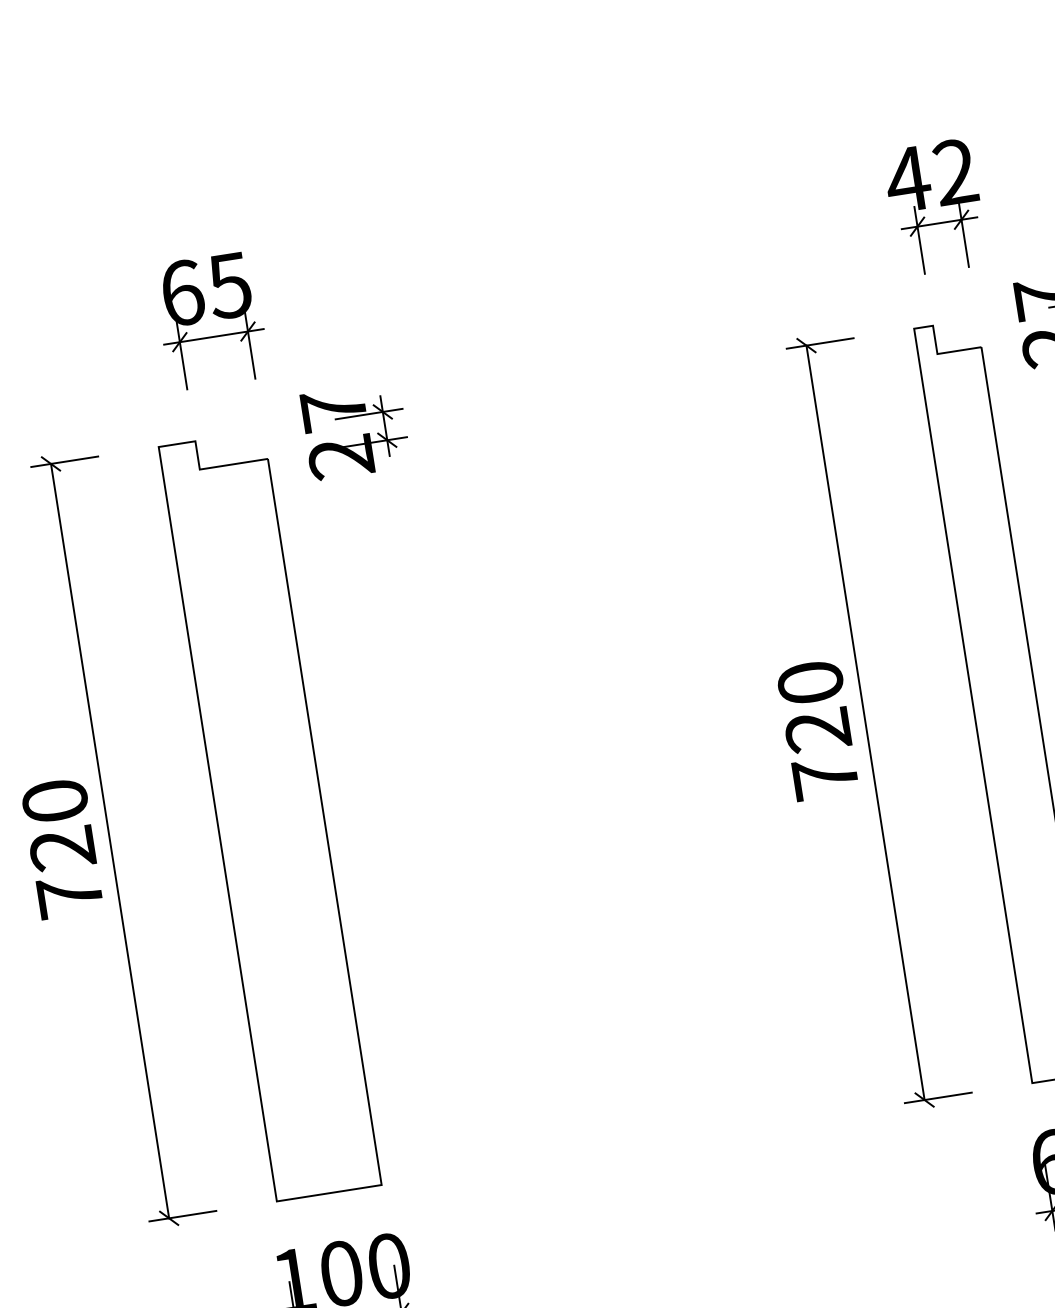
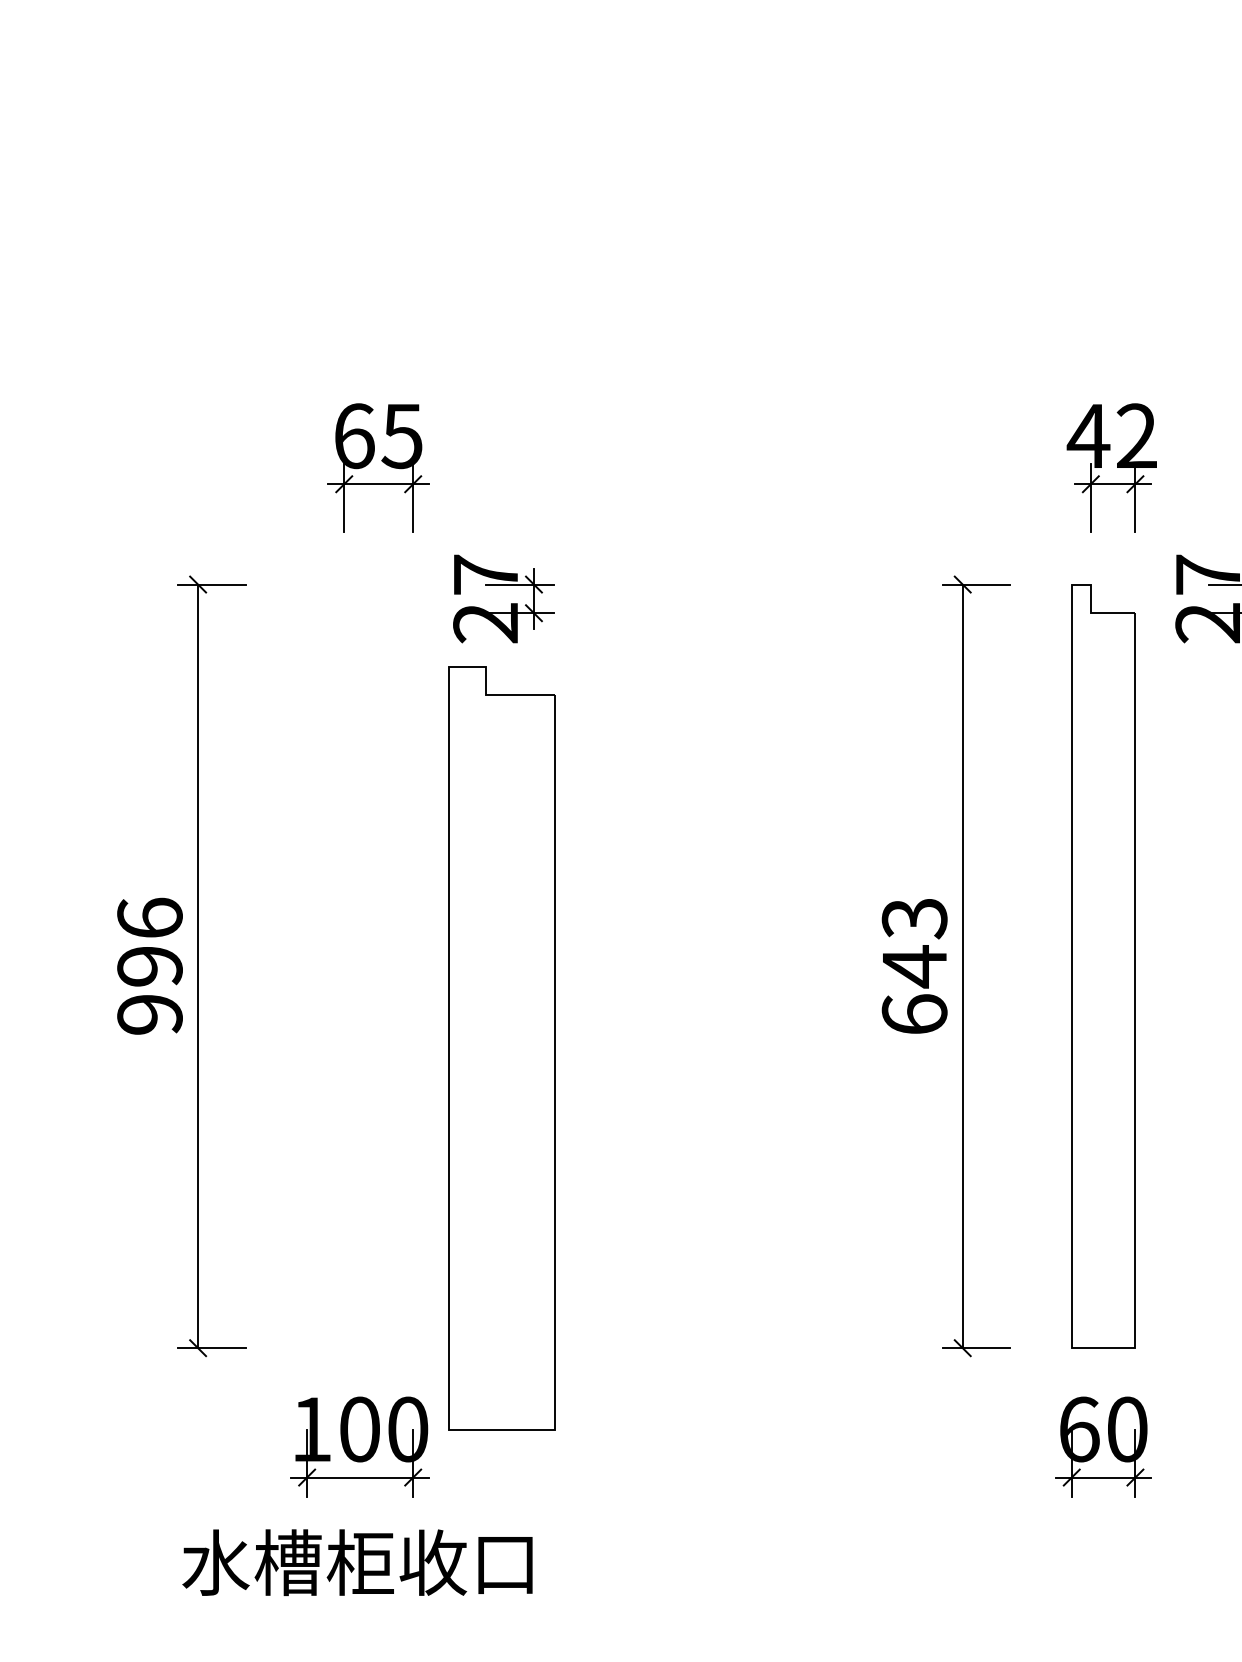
text: (817, 730) -> (914, 966), 720 -> 643
part: (269, 816) -> (501, 1048), moved
text: (61, 847) -> (149, 965), 720 -> 996

